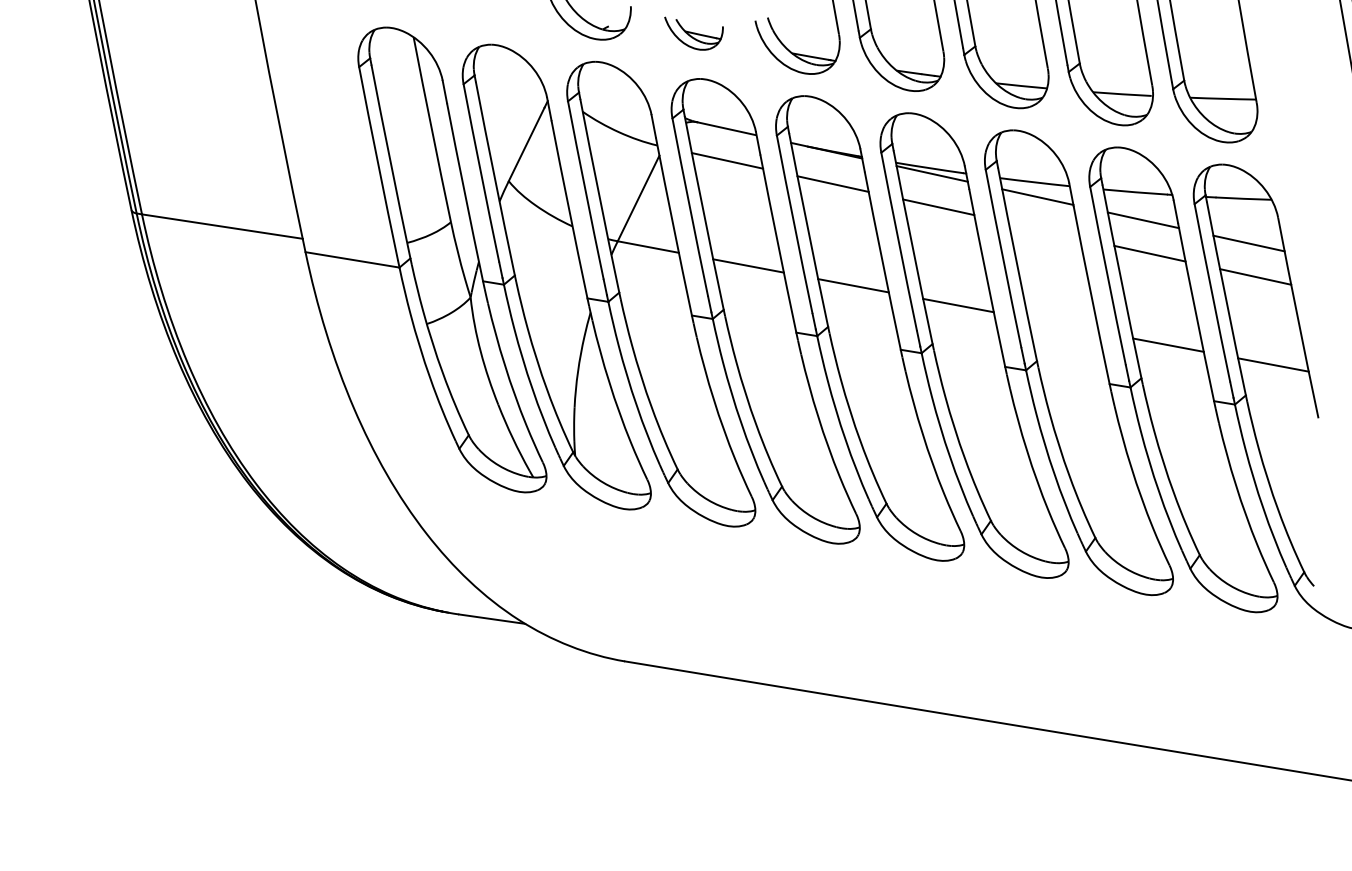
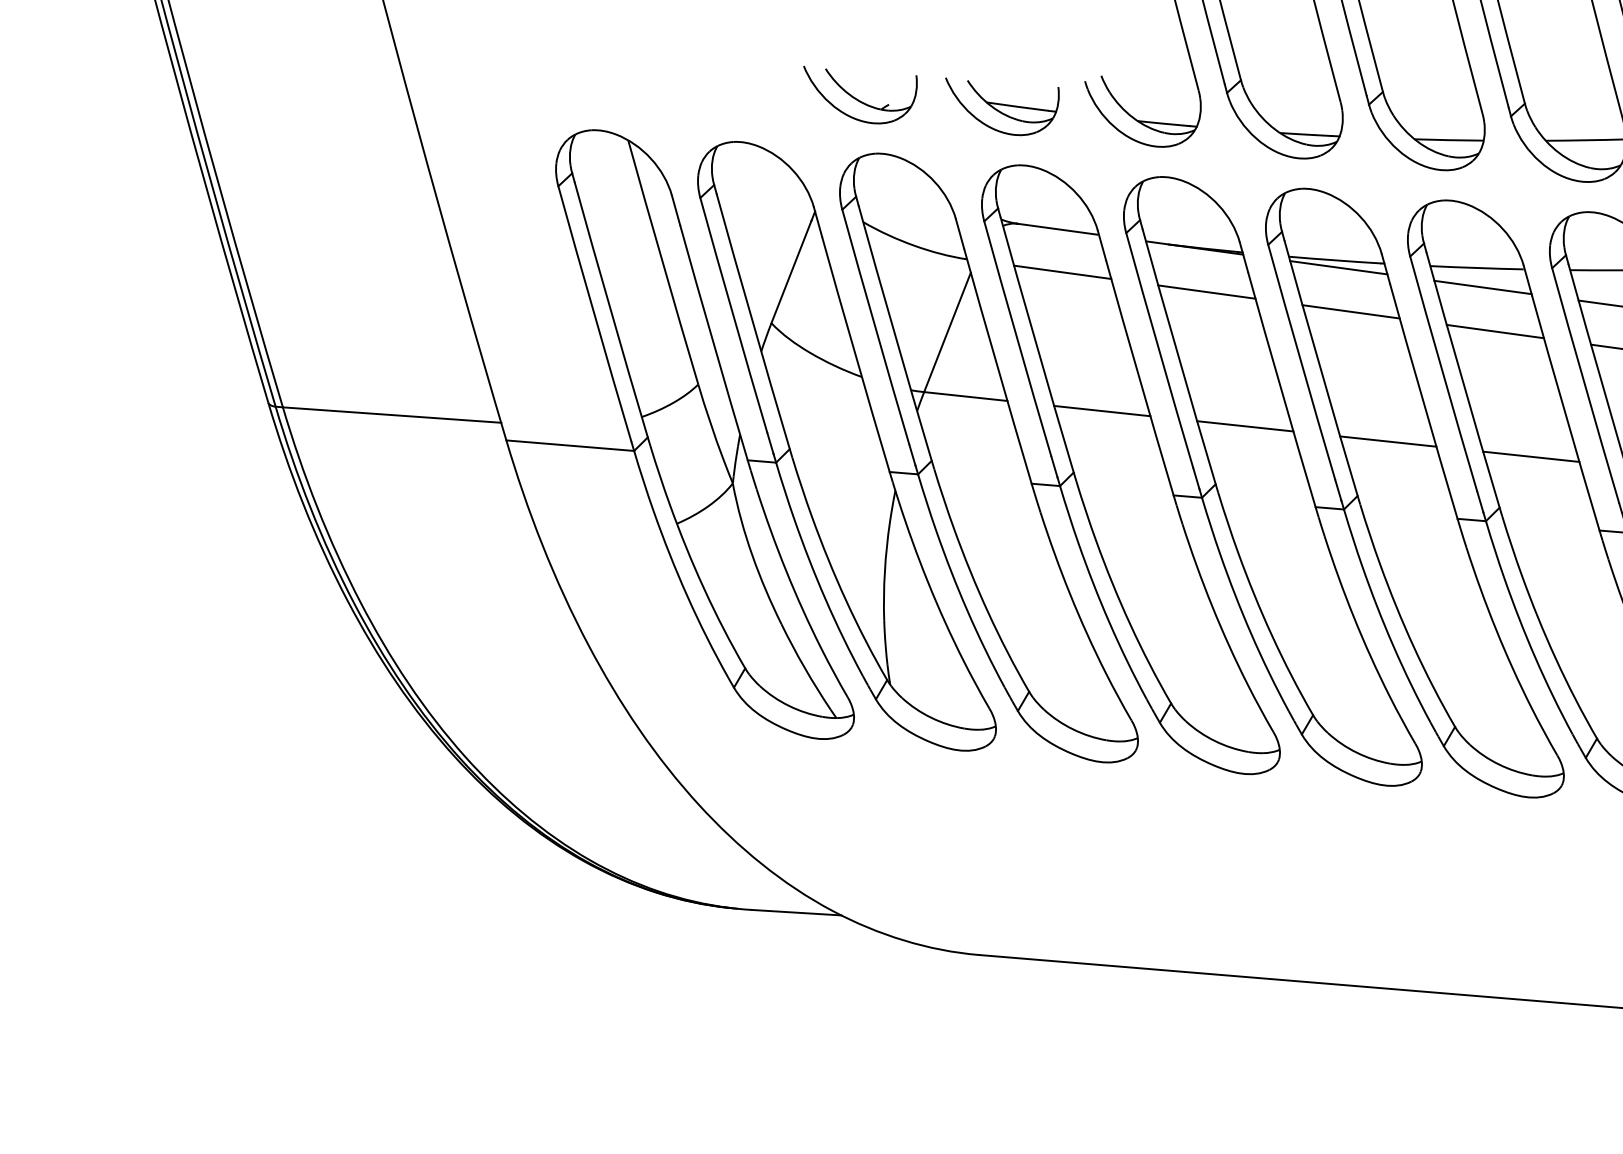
part: (693, 33) -> (1003, 105), size x1.43
line: (1043, 230) -> (1494, 331), added
line: (1063, 325) -> (1531, 456), added

